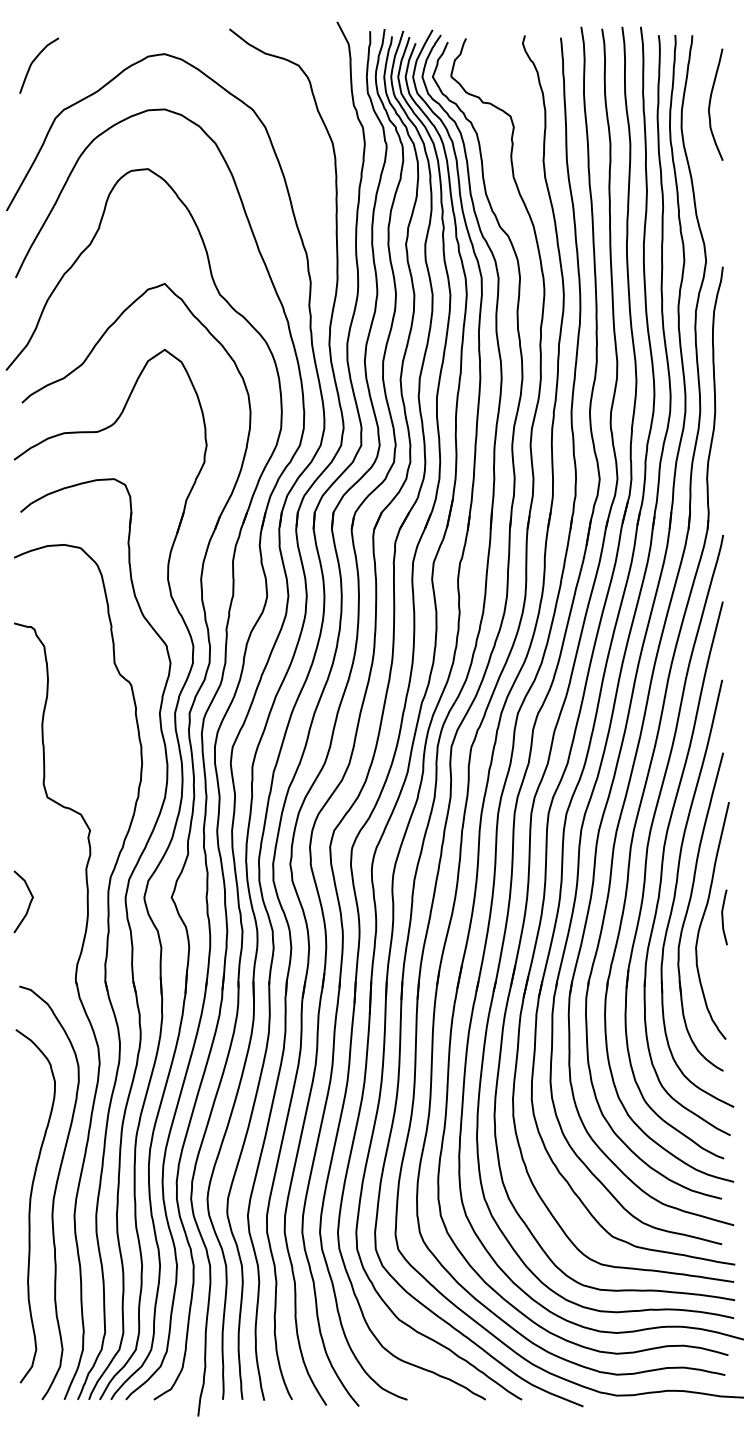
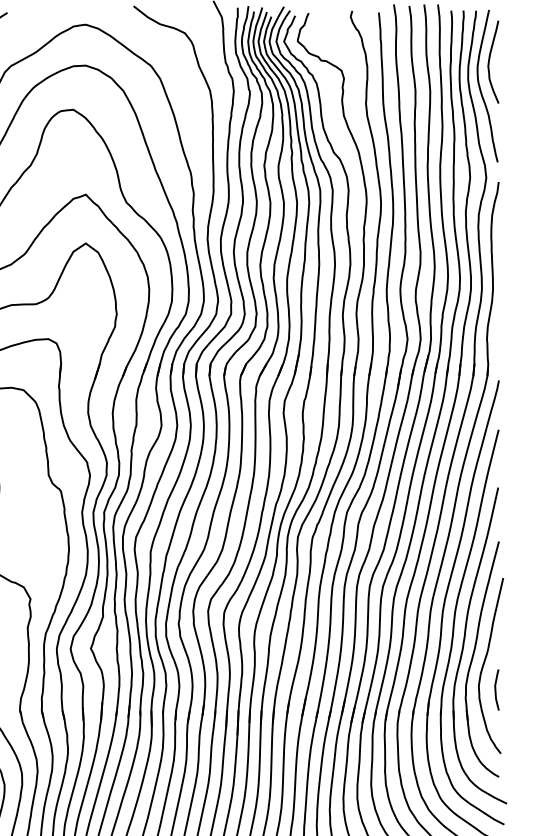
curve: (698, 139) -> (480, 87), added
curve: (723, 917) -> (496, 690), moved

